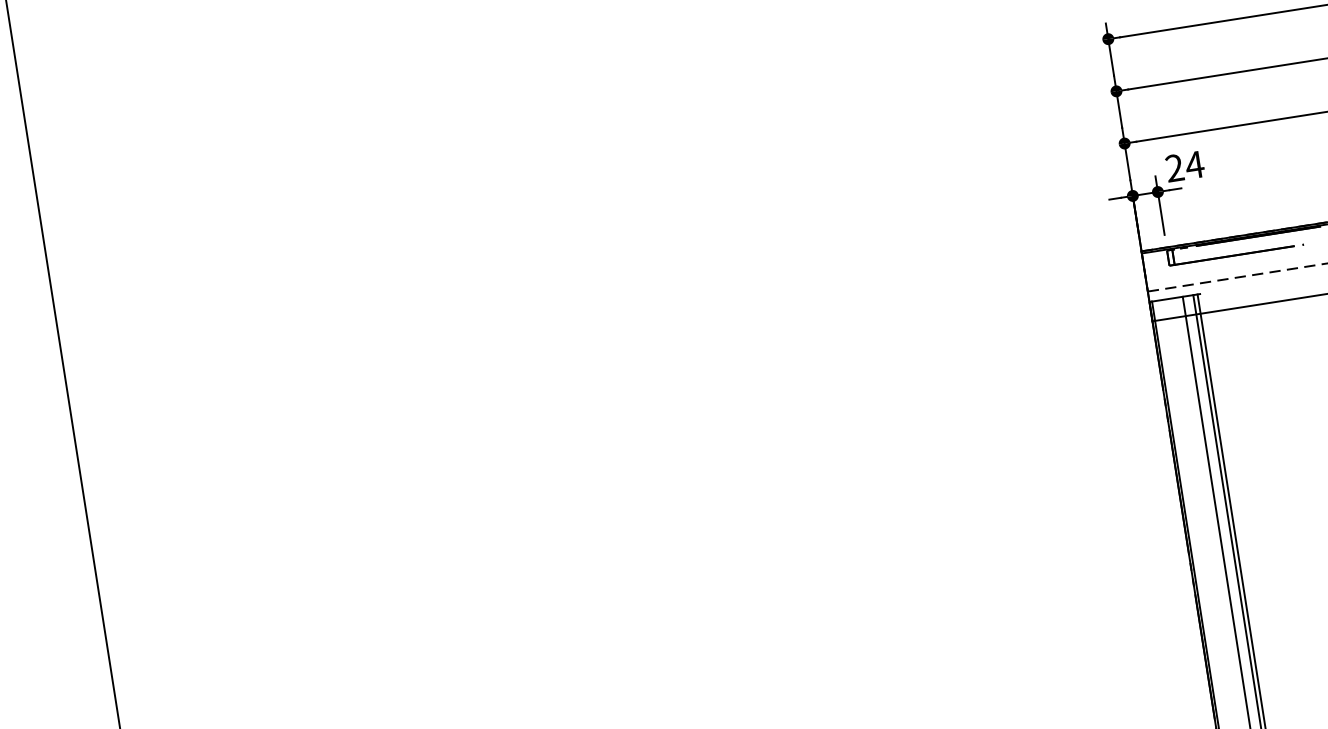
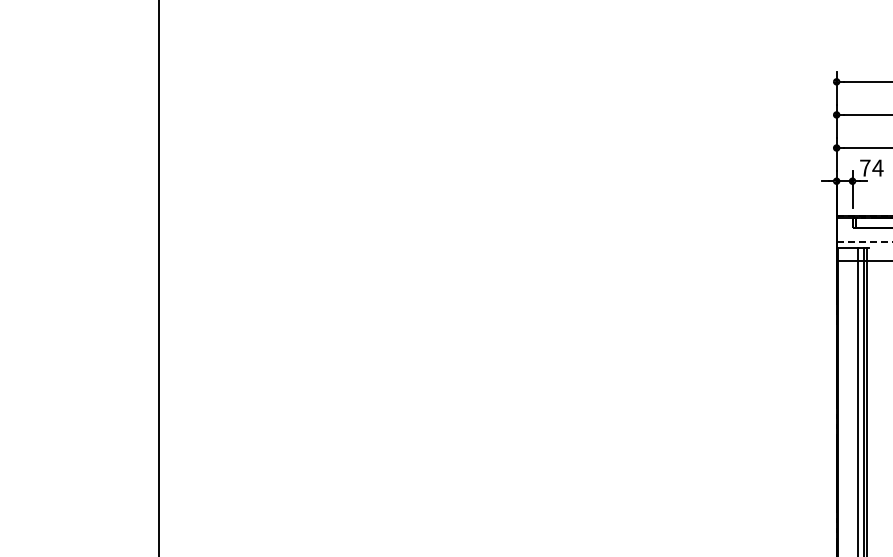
text: (1174, 167) -> (865, 167), 24 -> 74

